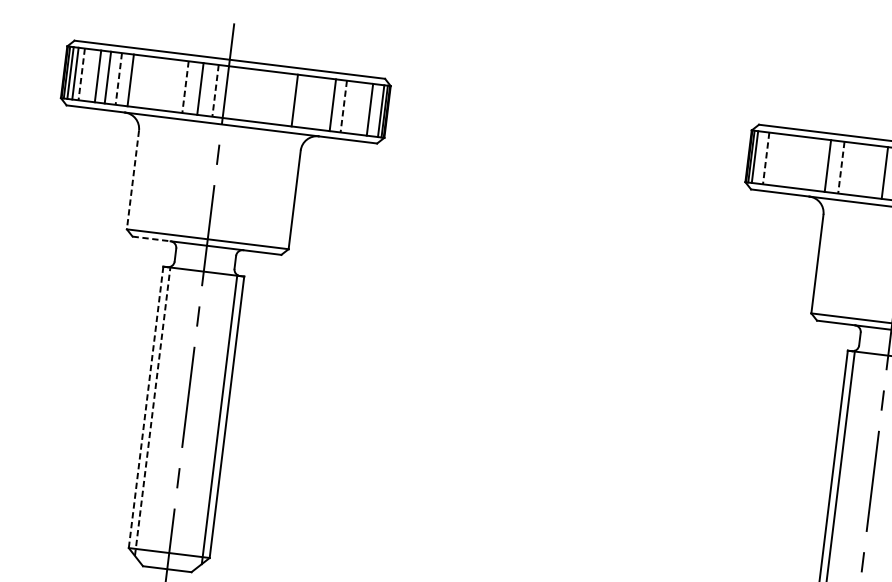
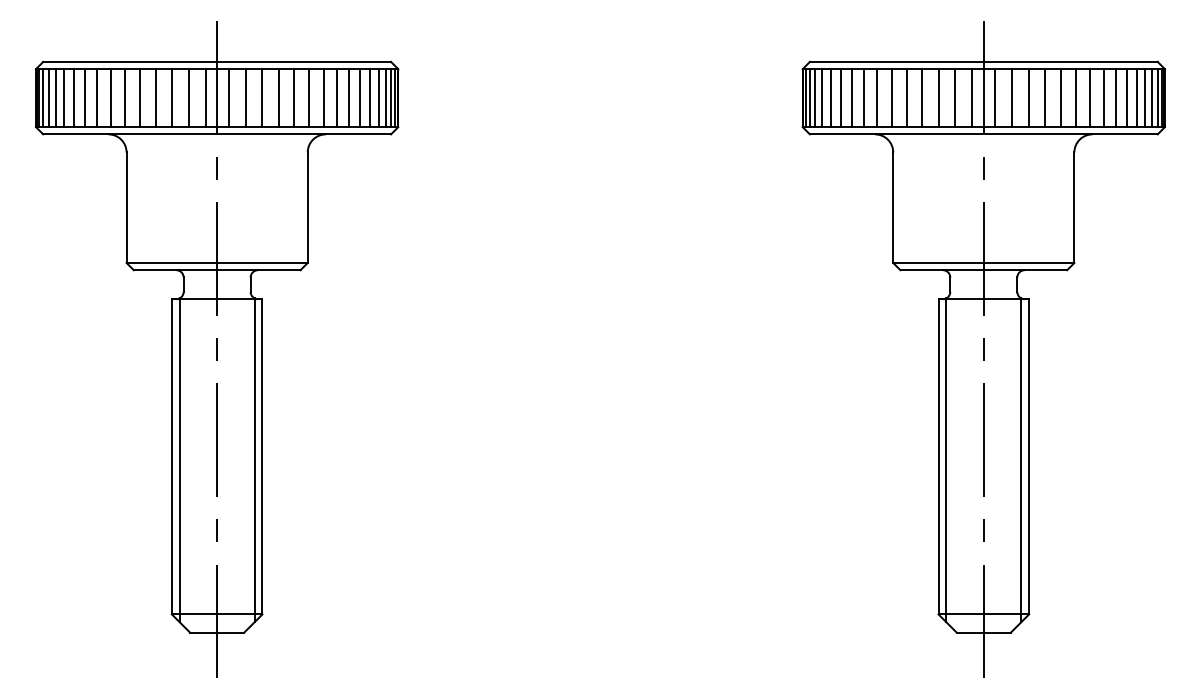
line: (81, 74) -> (55, 98), dashed -> solid
line: (89, 75) -> (64, 98), added
line: (118, 79) -> (97, 98), dashed -> solid
line: (143, 82) -> (124, 98), added
line: (156, 83) -> (139, 98), added
line: (170, 85) -> (155, 98), added
line: (185, 87) -> (171, 98), dashed -> solid
line: (215, 91) -> (205, 98), dashed -> solid
line: (235, 93) -> (228, 98), added
line: (251, 95) -> (245, 98), added
line: (266, 97) -> (262, 98), added
line: (280, 99) -> (278, 98), added
line: (308, 102) -> (309, 98), added
line: (320, 104) -> (323, 98), added
line: (343, 106) -> (349, 98), dashed -> solid
line: (353, 108) -> (360, 98), added
line: (362, 109) -> (370, 98), added
line: (376, 110) -> (385, 98), added
line: (759, 158) -> (815, 98), added
line: (766, 158) -> (822, 98), dashed -> solid
line: (773, 159) -> (830, 98), added
line: (782, 160) -> (840, 98), added
line: (792, 161) -> (851, 98), added
line: (802, 163) -> (863, 98), added
line: (815, 164) -> (877, 98), added
line: (841, 167) -> (906, 98), dashed -> solid
line: (855, 169) -> (922, 98), added
line: (869, 171) -> (938, 98), added
line: (132, 180) -> (126, 208), dashed -> solid
line: (151, 239) -> (155, 270), dashed -> solid
line: (145, 407) -> (171, 456), dashed -> solid
line: (152, 411) -> (179, 460), dashed -> solid

